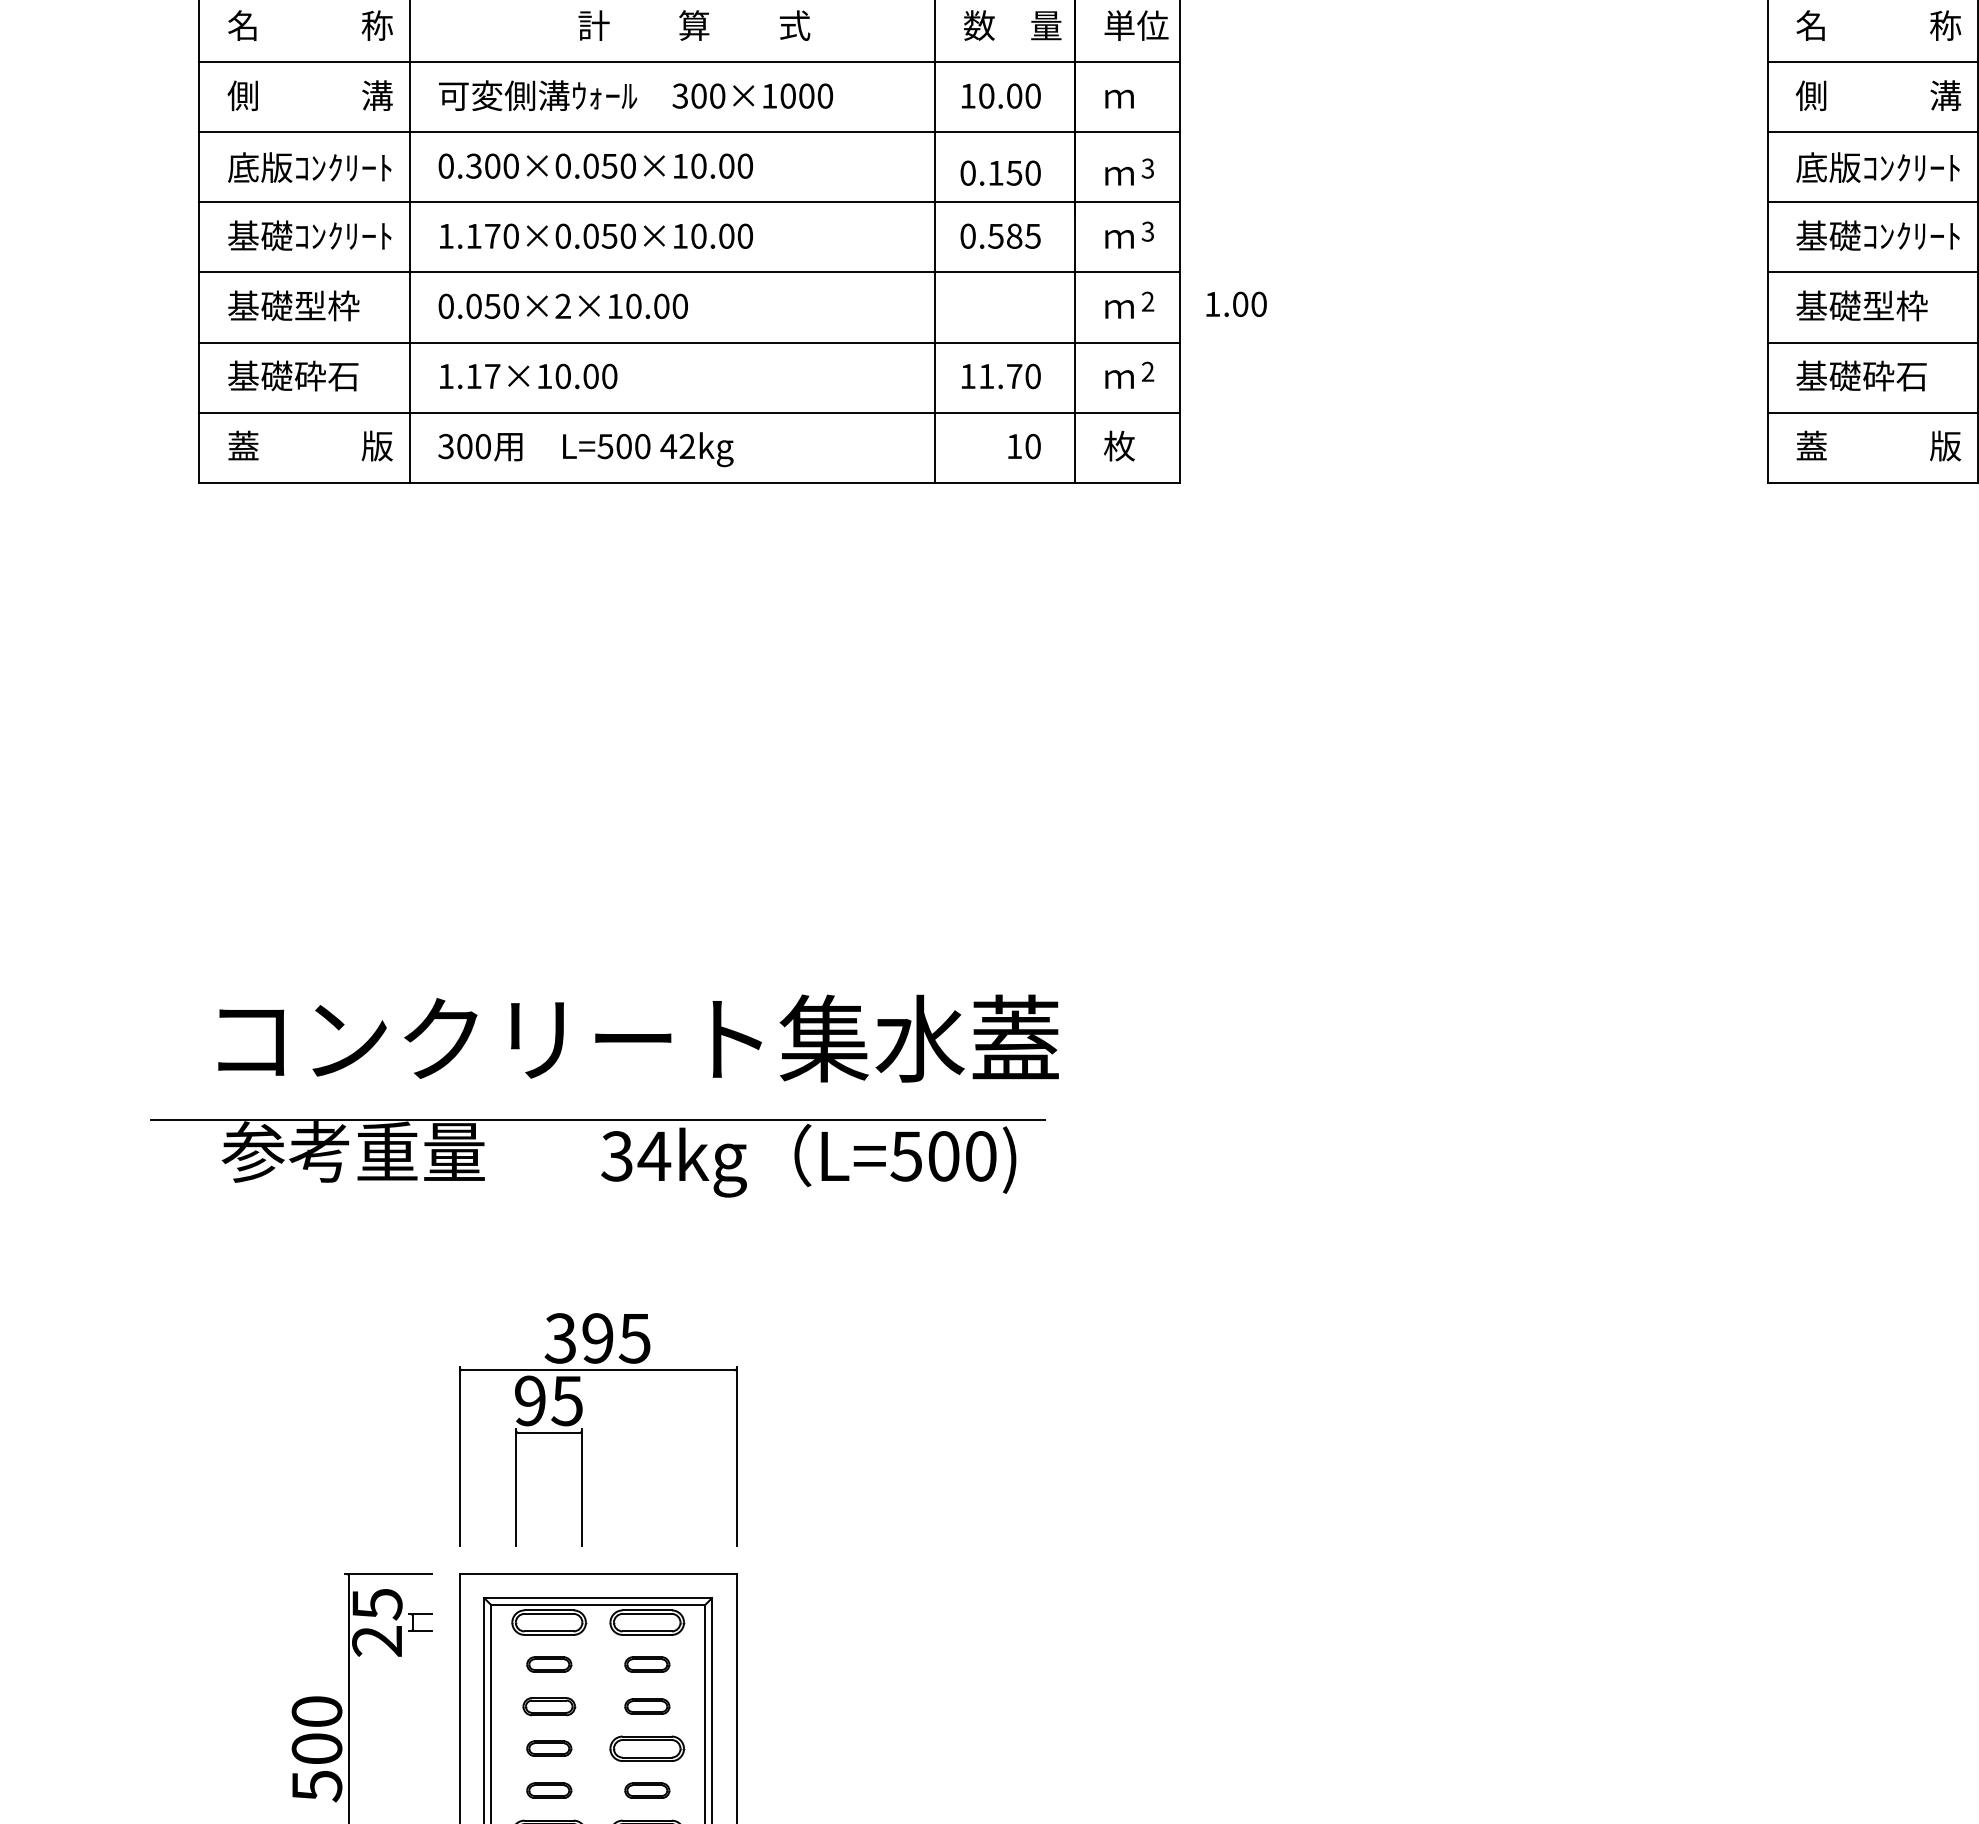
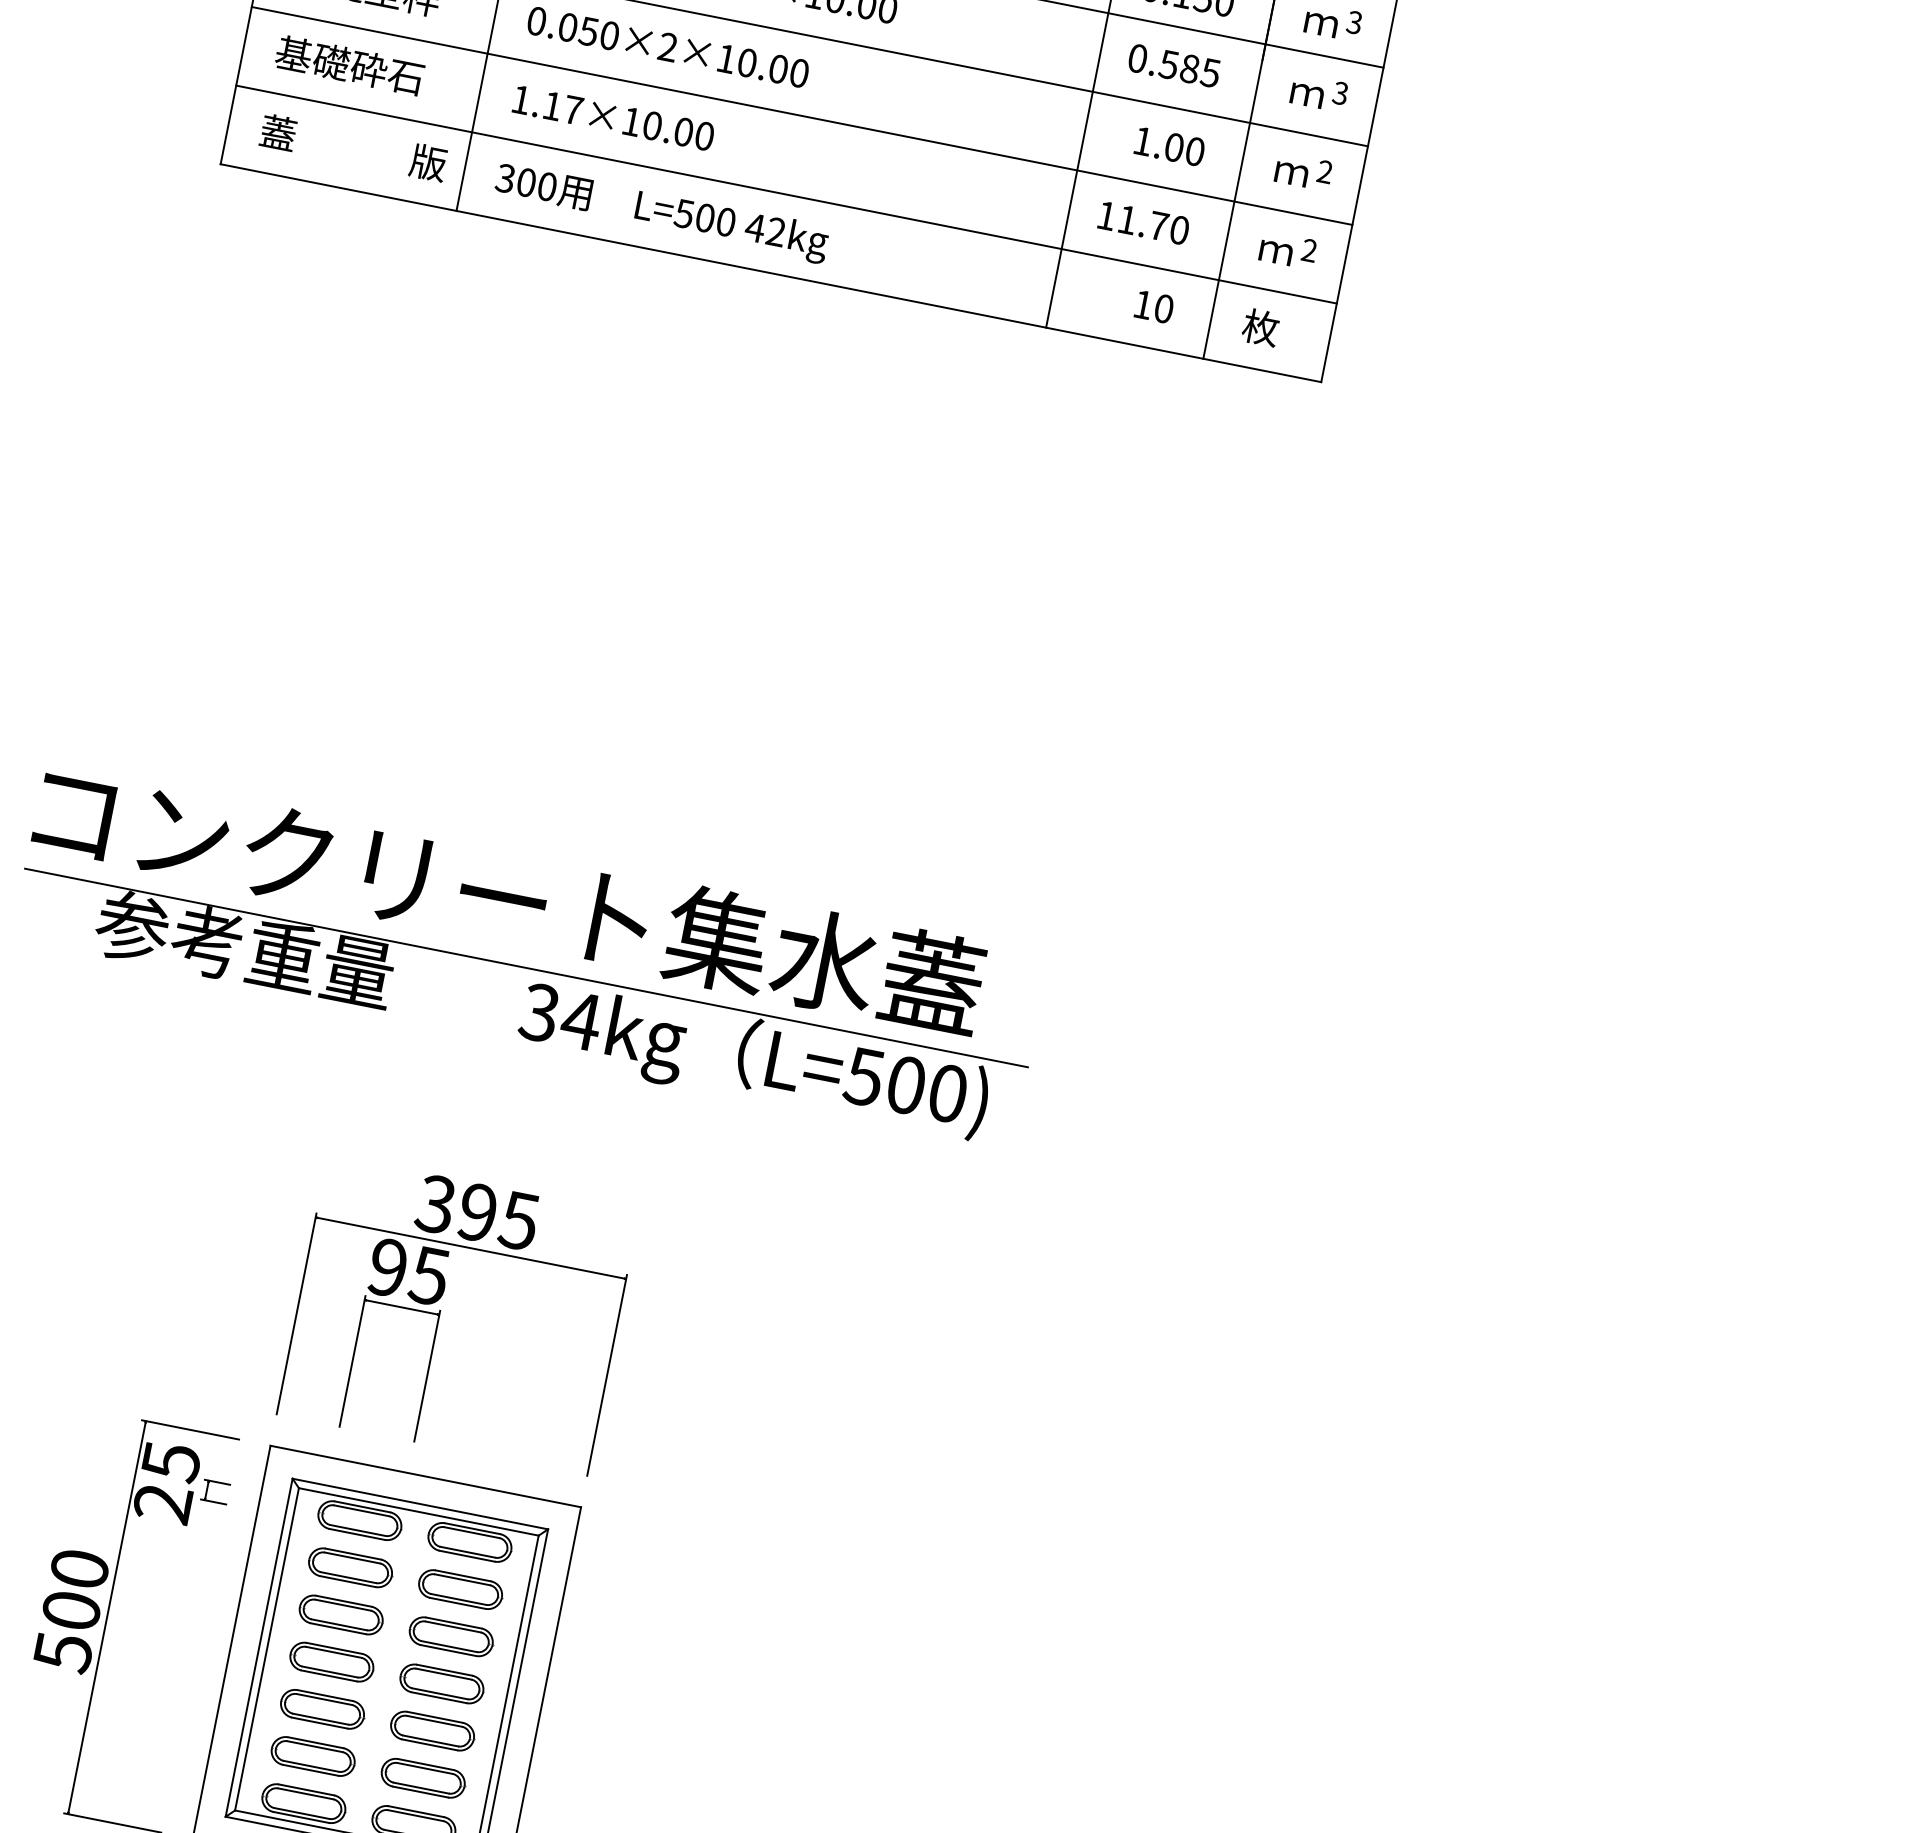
text: (1236, 303) -> (1169, 145), moved
text: (638, 1038) -> (509, 898), moved
part: (549, 1664) -> (351, 1567), size x1.67
part: (647, 1664) -> (460, 1589), size x1.67
part: (549, 1706) -> (341, 1614), size x1.43
part: (647, 1706) -> (451, 1636), size x1.67
part: (549, 1748) -> (332, 1661), size x1.67
part: (549, 1790) -> (323, 1709), size x1.67
part: (647, 1790) -> (432, 1730), size x1.67

